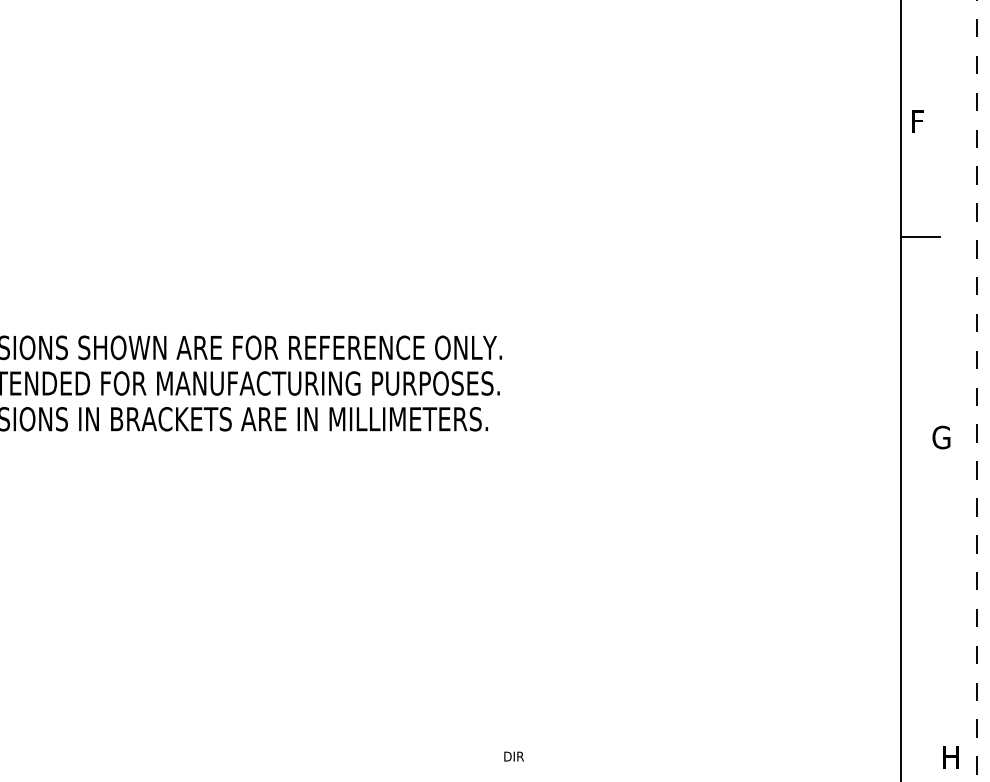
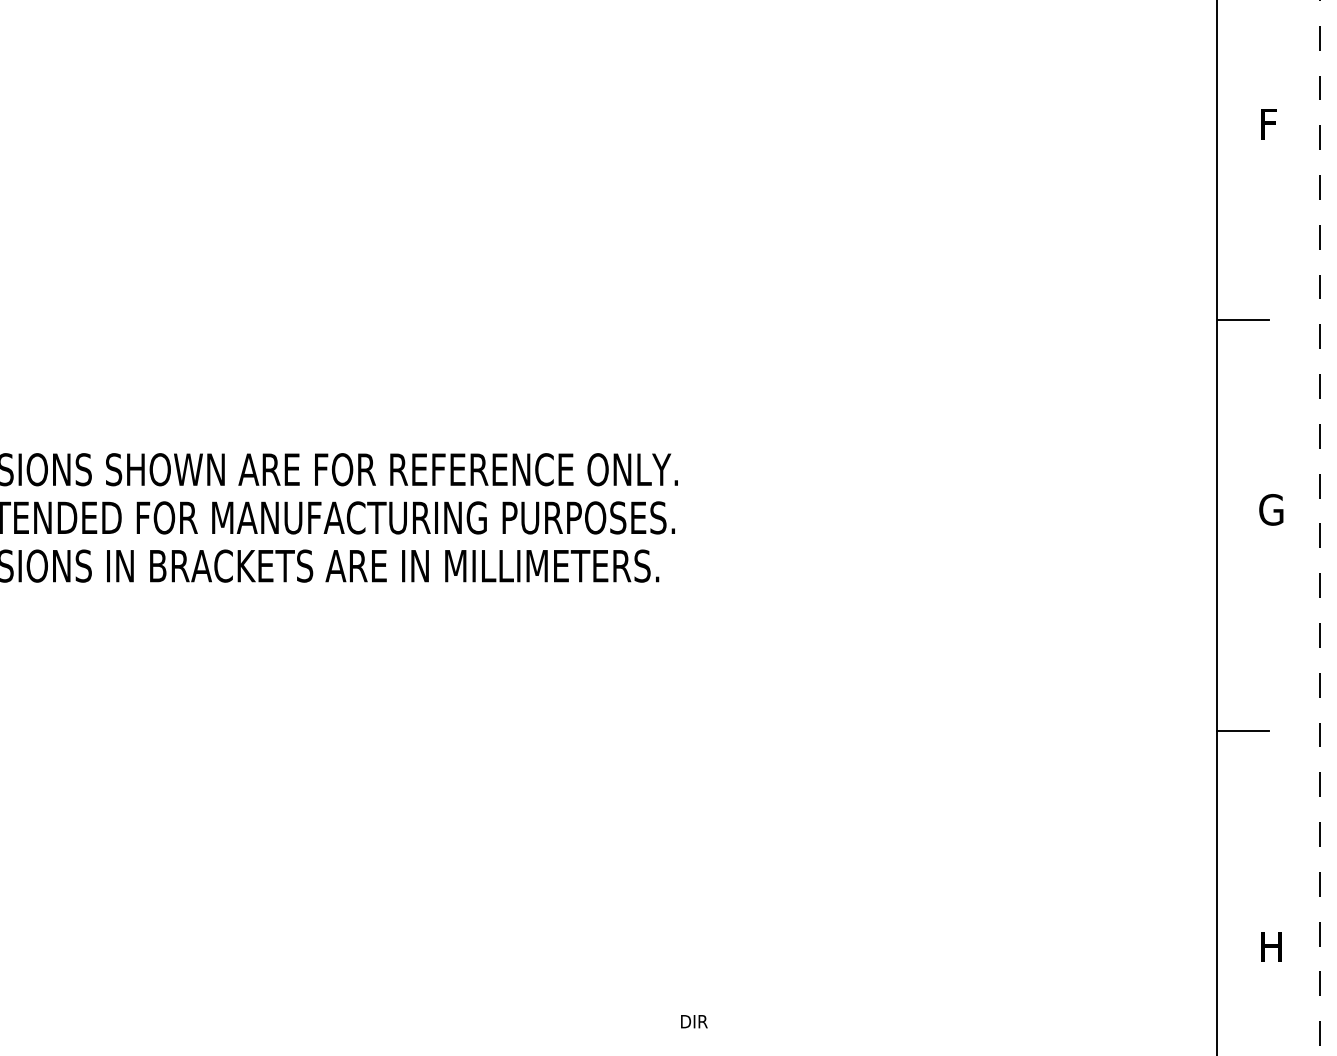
text: (917, 121) -> (1268, 124), moved
text: (941, 437) -> (1271, 509), moved
line: (920, 540) -> (1242, 730), added
text: (951, 757) -> (1271, 946), moved

